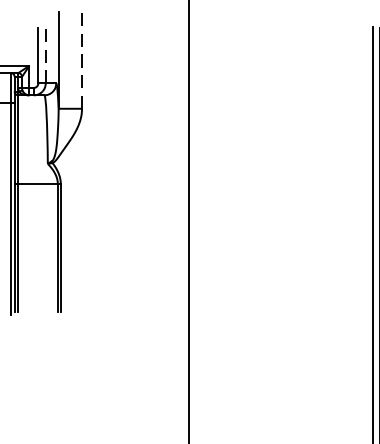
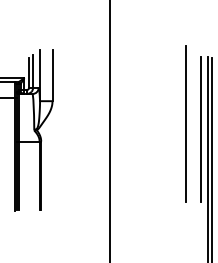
line: (46, 51) -> (33, 70), dashed -> solid
line: (81, 60) -> (52, 75), dashed -> solid
line: (331, 152) -> (185, 124), added
line: (361, 161) -> (201, 129), added

